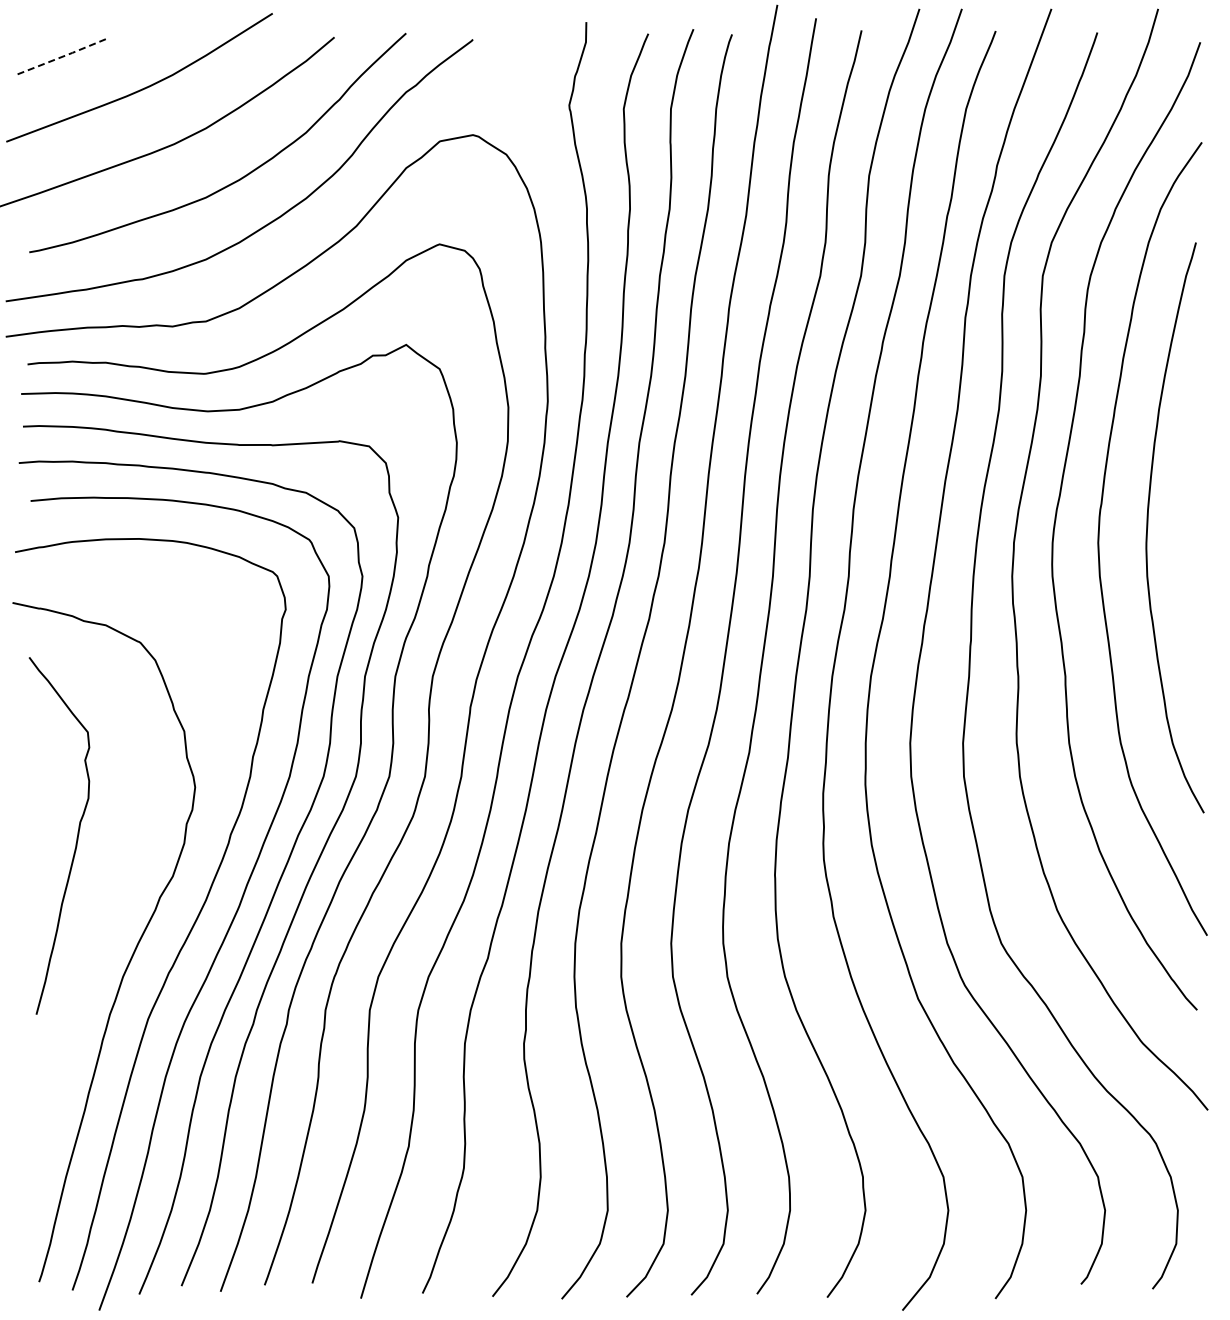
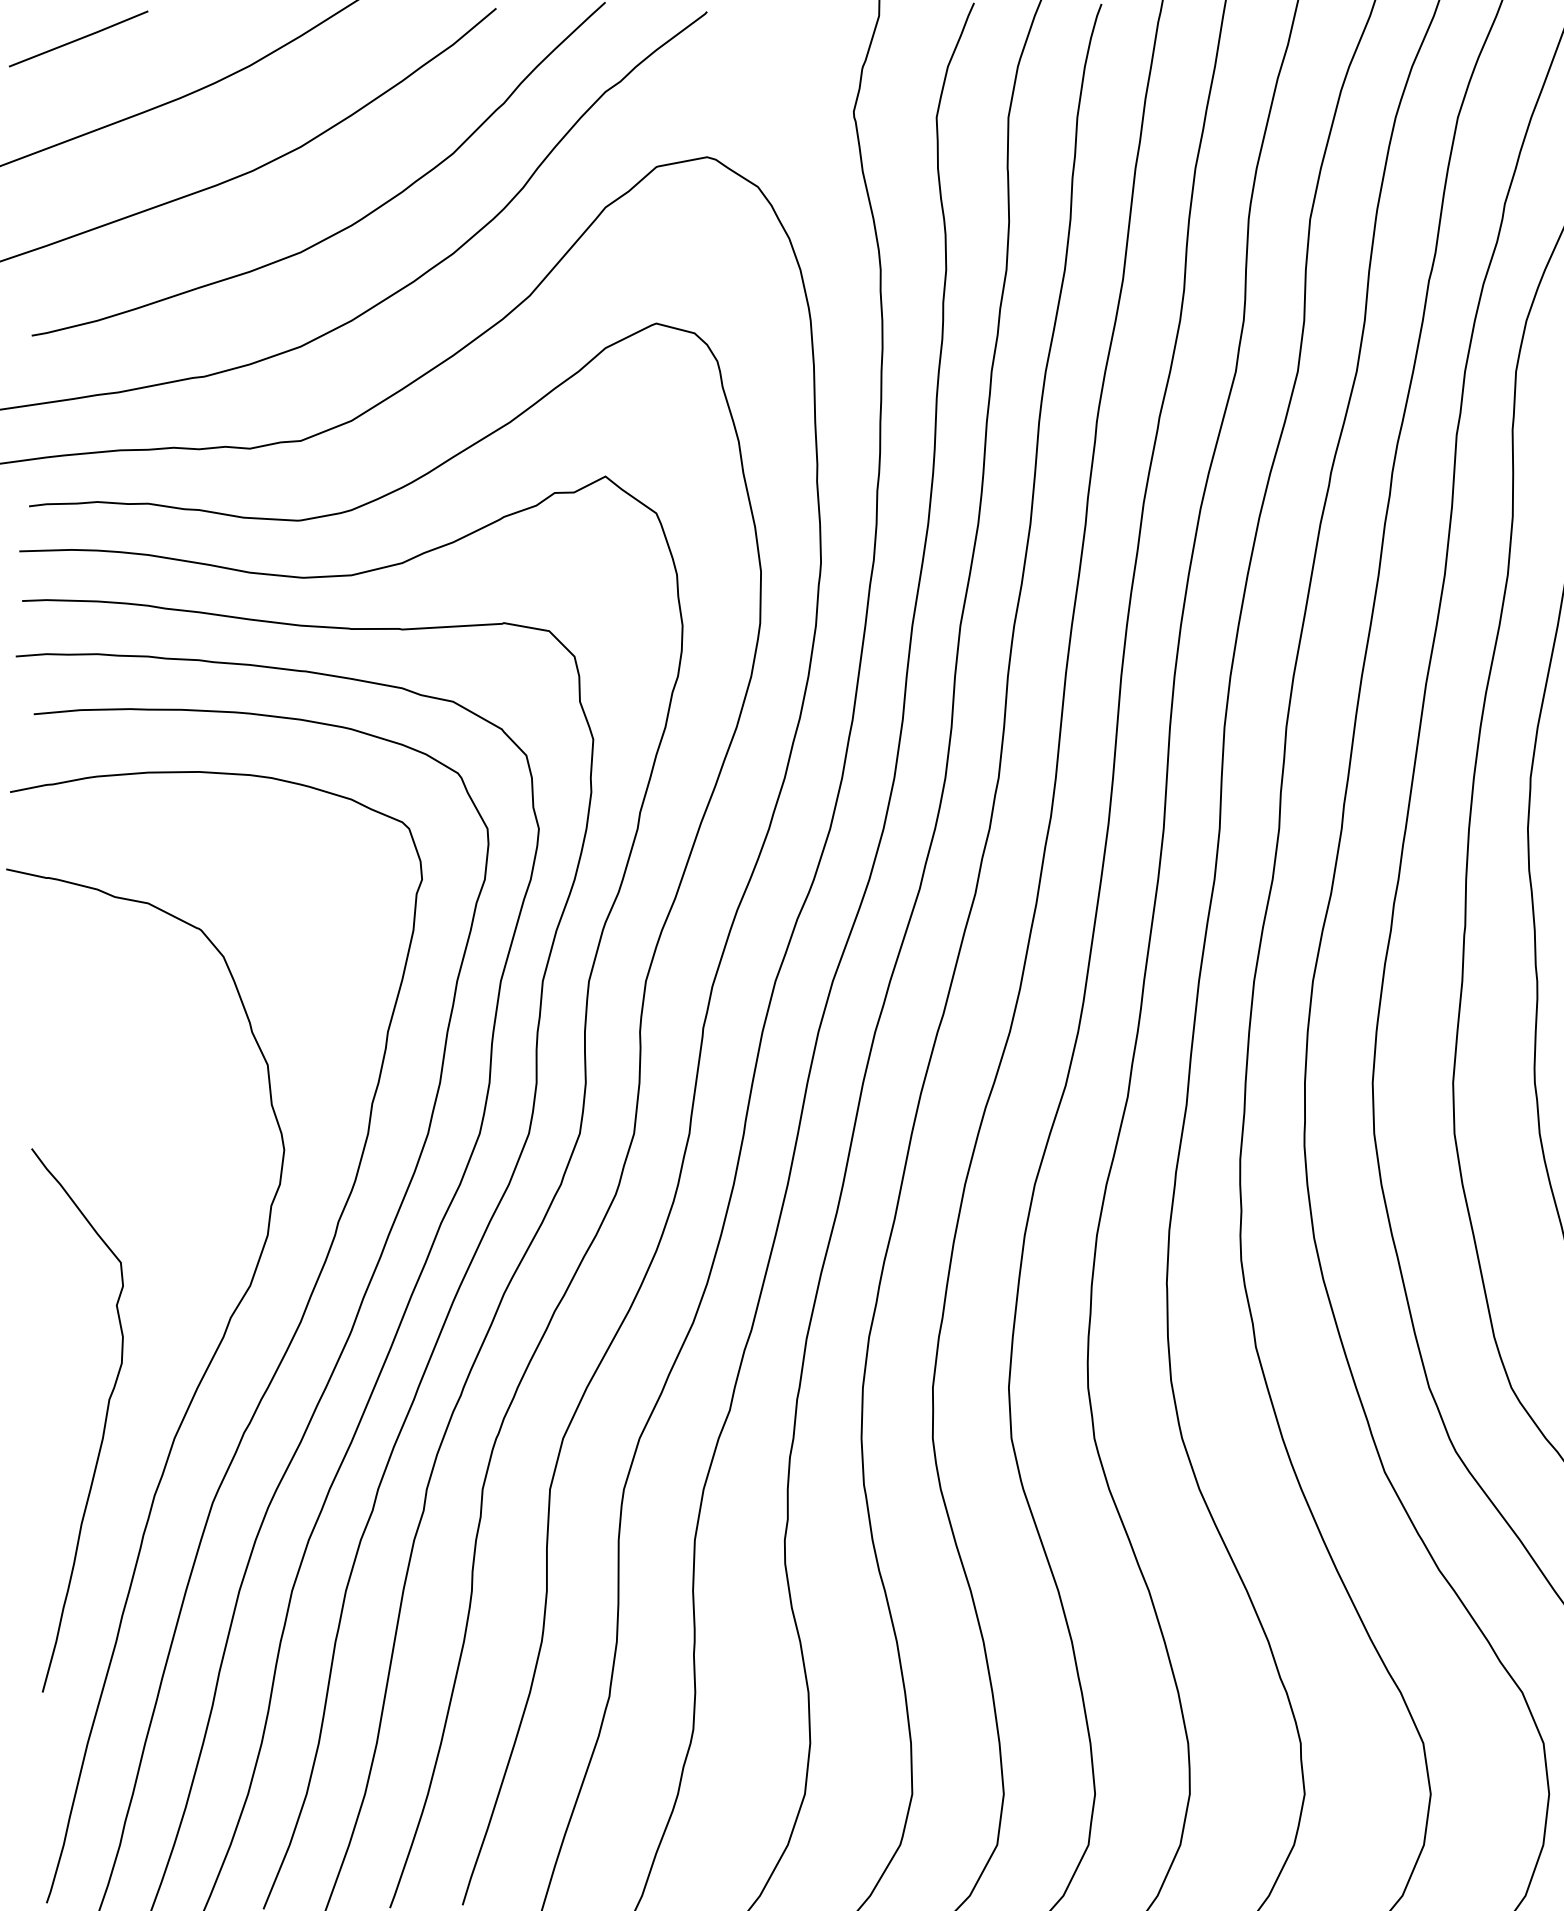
line: (60, 57) -> (79, 39), dashed -> solid
curve: (76, 837) -> (103, 1422), moved

